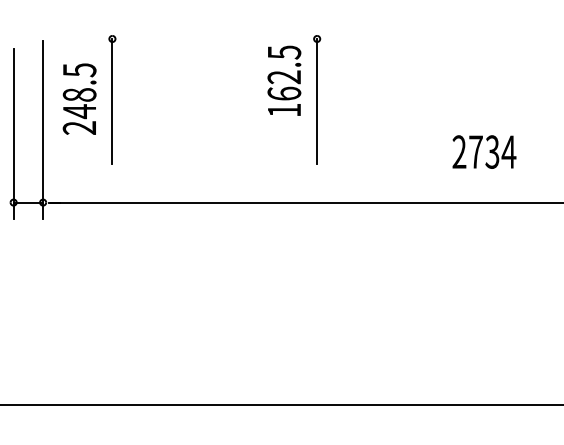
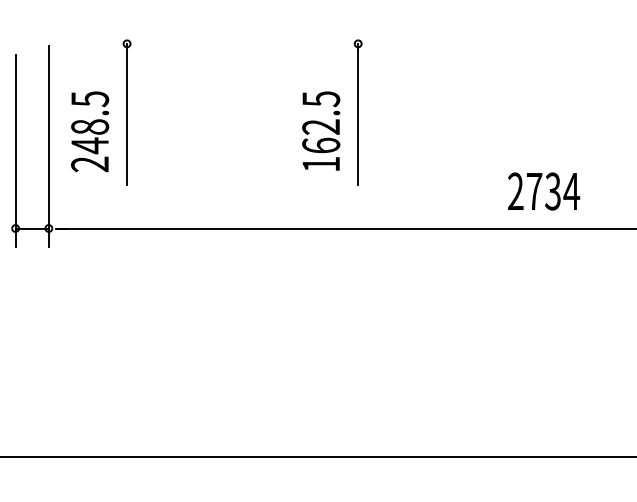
text: (284, 80) -> (321, 130), moved
text: (80, 98) -> (90, 131), moved
text: (484, 152) -> (544, 191), moved

